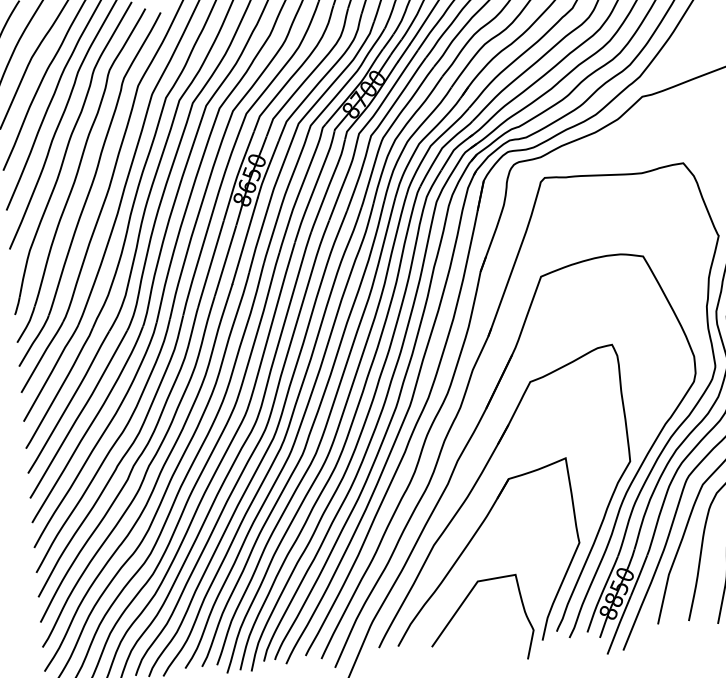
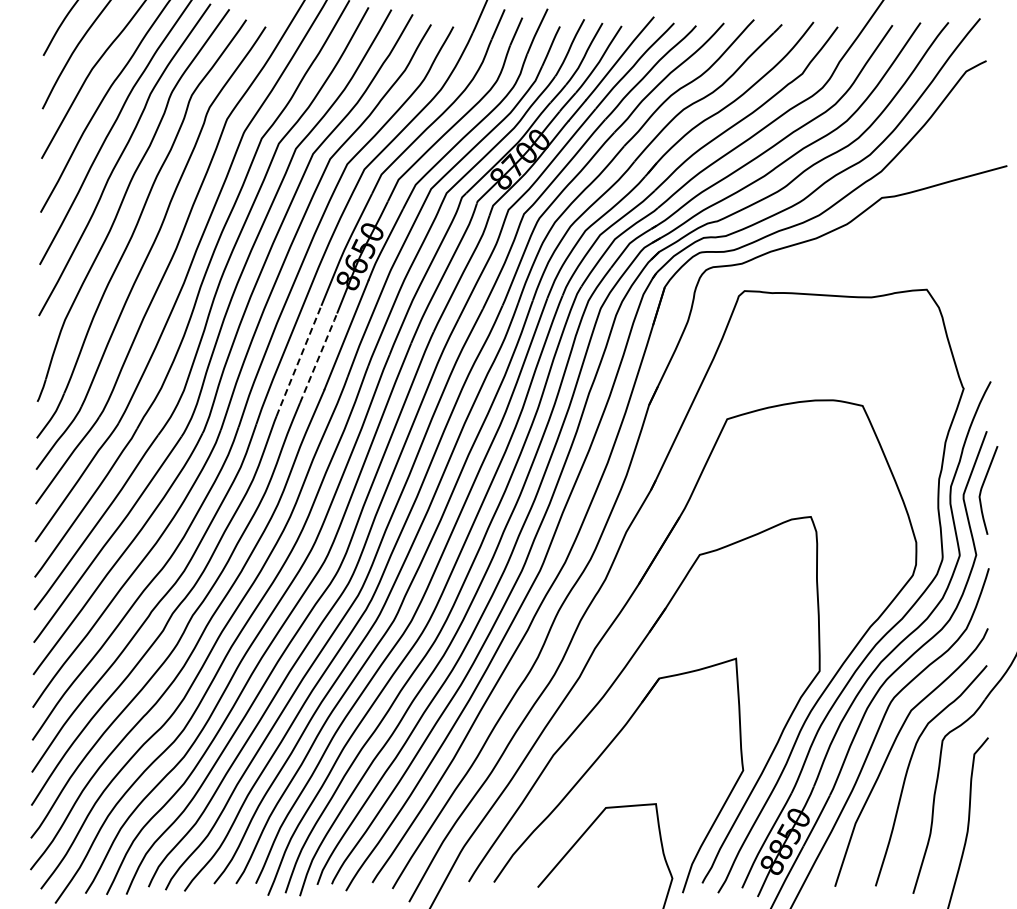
line: (226, 260) -> (319, 357), solid -> dashed
line: (210, 264) -> (298, 361), solid -> dashed

